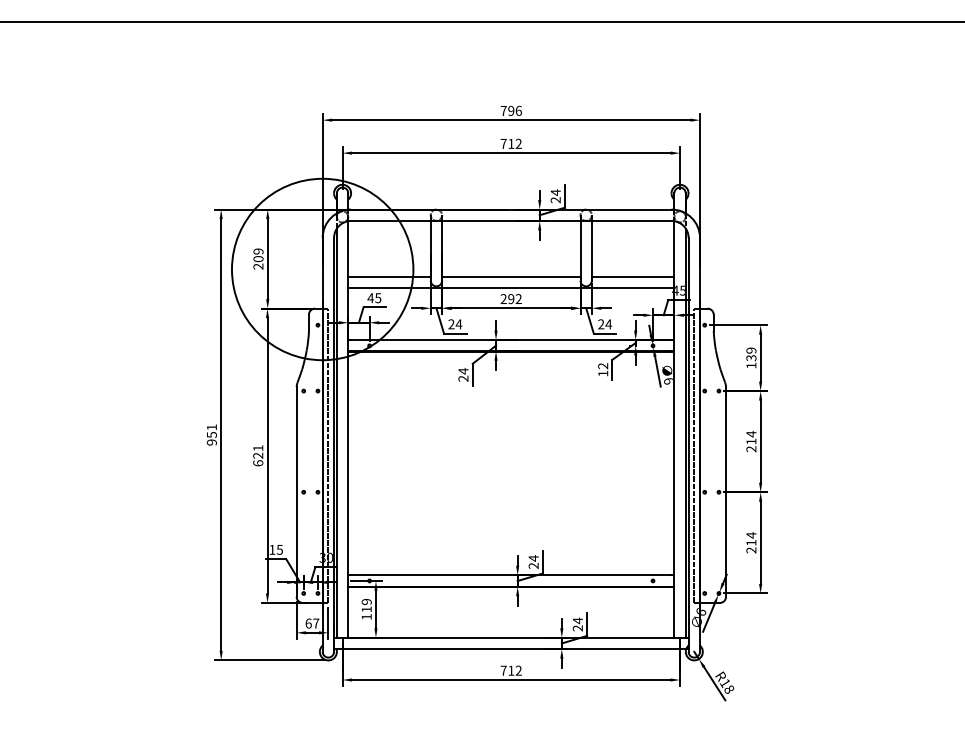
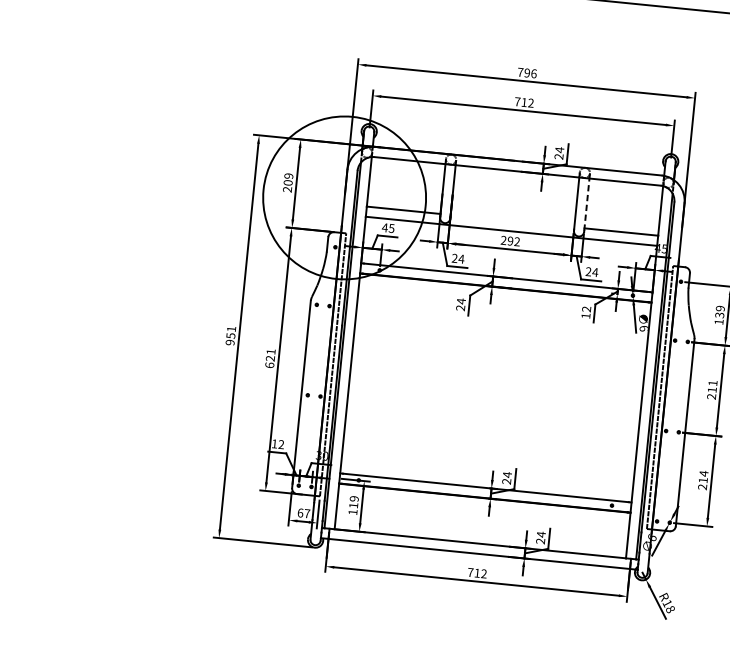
line: (591, 249) -> (586, 204), solid -> dashed
line: (511, 276) -> (512, 221), removed
text: (751, 433) -> (713, 382), 214 -> 211
text: (279, 549) -> (281, 444), 15 -> 12

